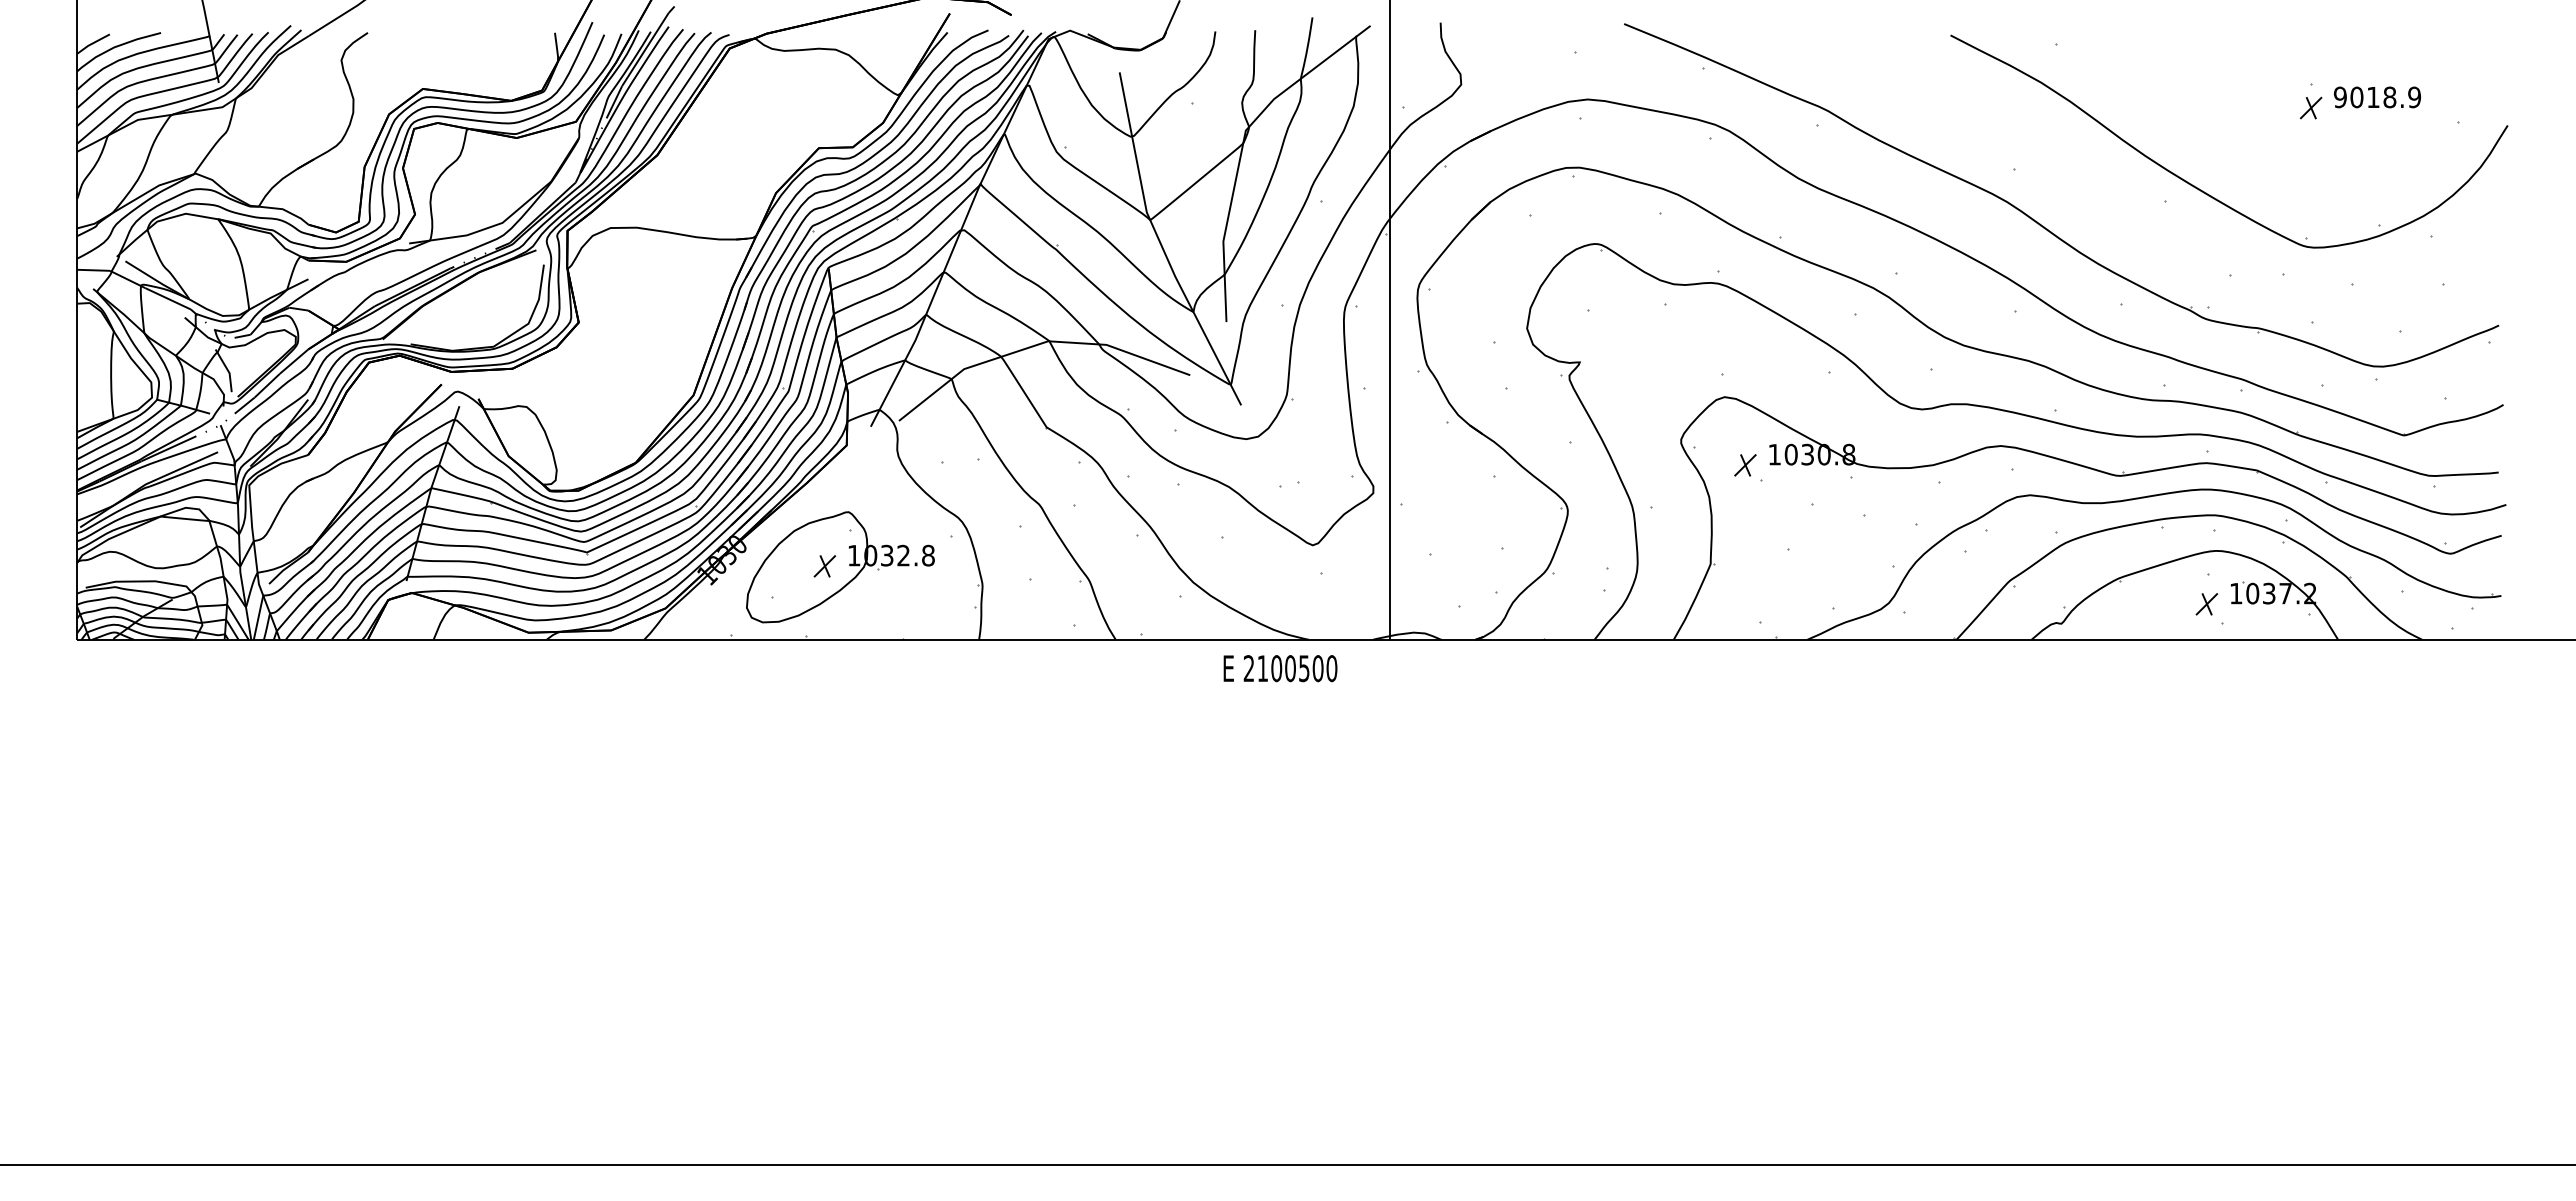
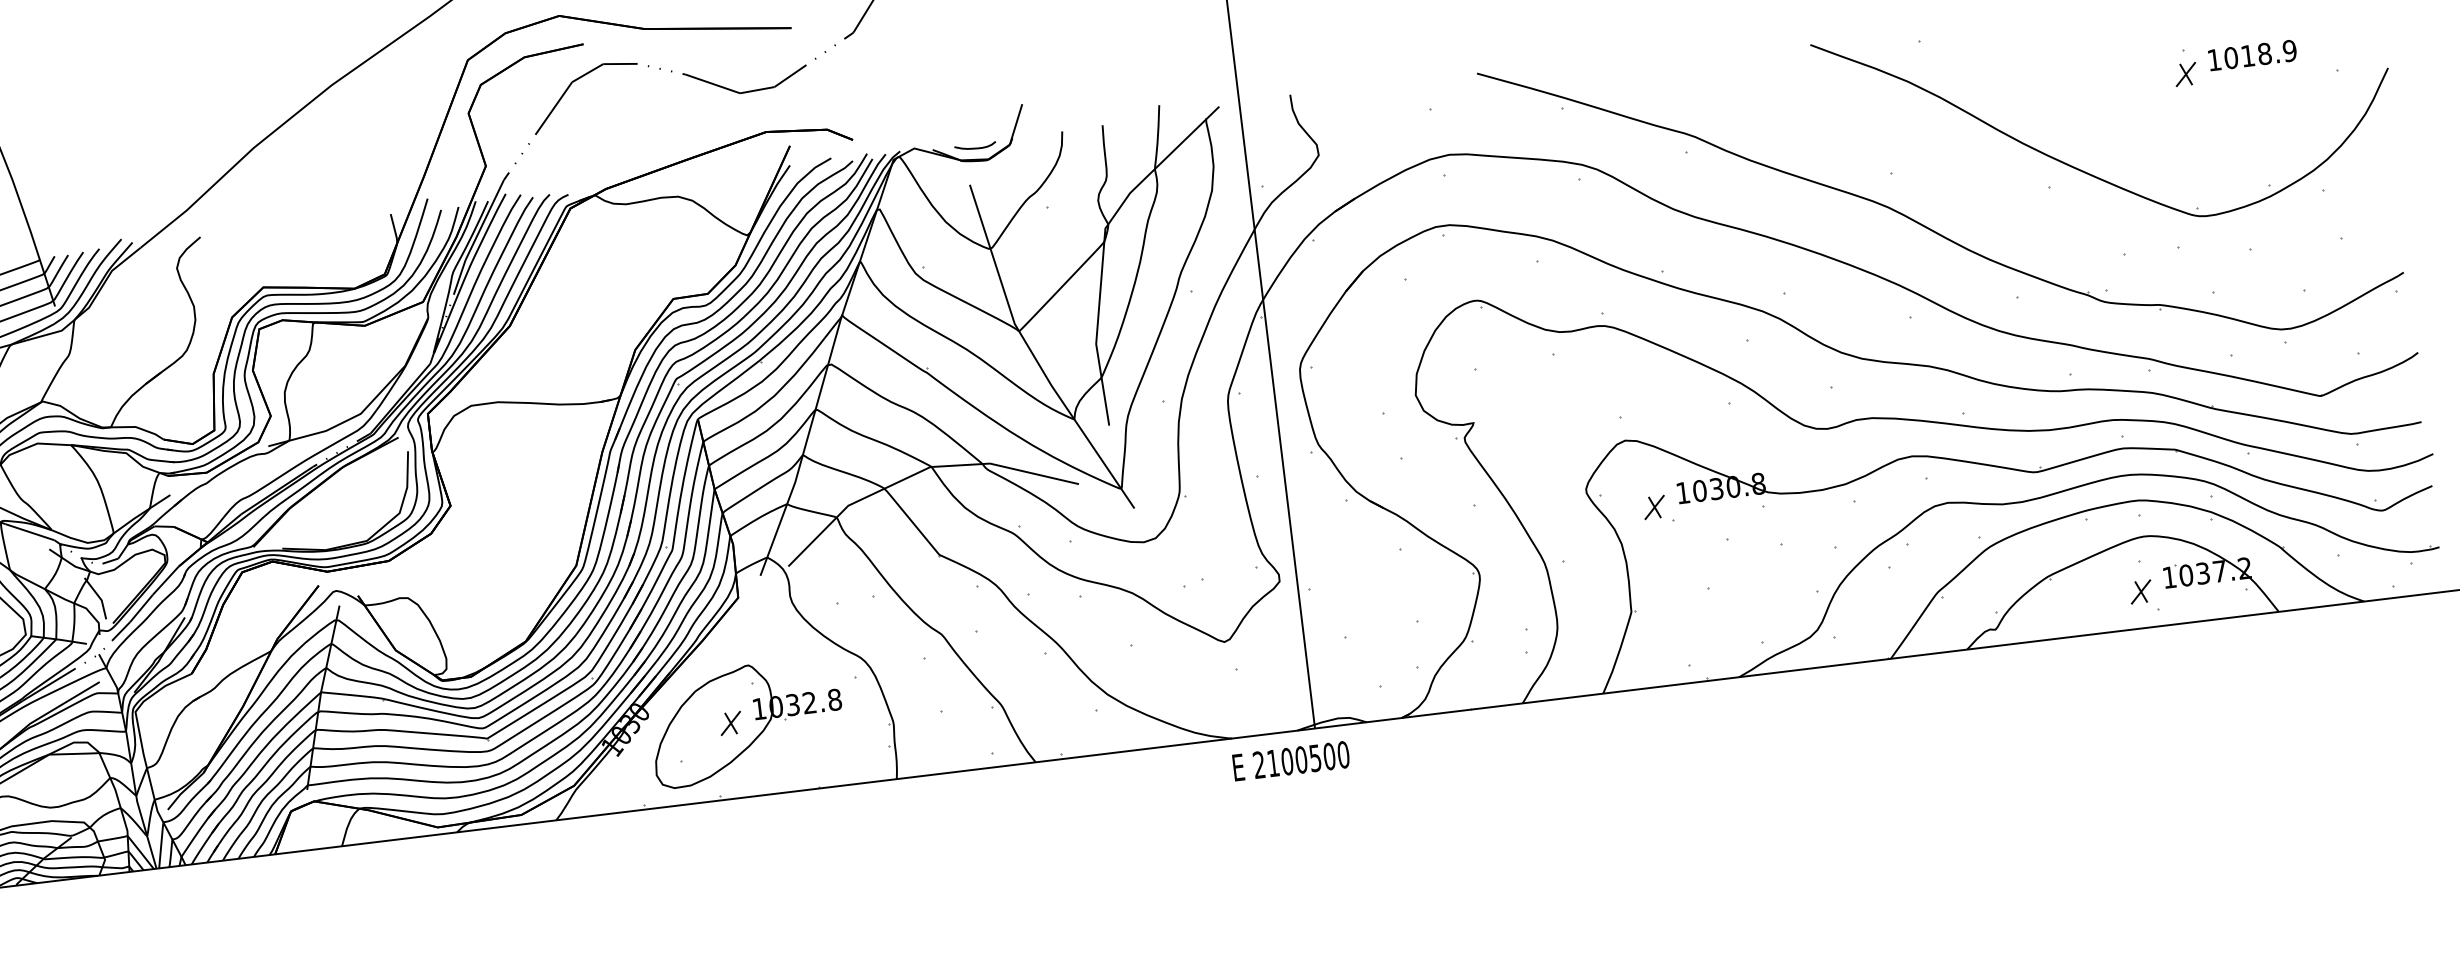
curve: (1128, 36) -> (974, 147), added
text: (2340, 97) -> (2214, 60), 9018.9 -> 1018.9
text: (1280, 668) -> (1291, 761), moved

